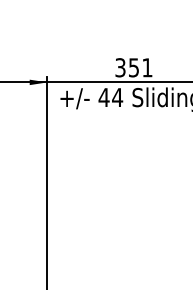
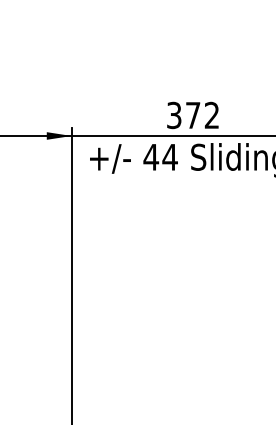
text: (140, 67) -> (202, 115), 351 -> 372

